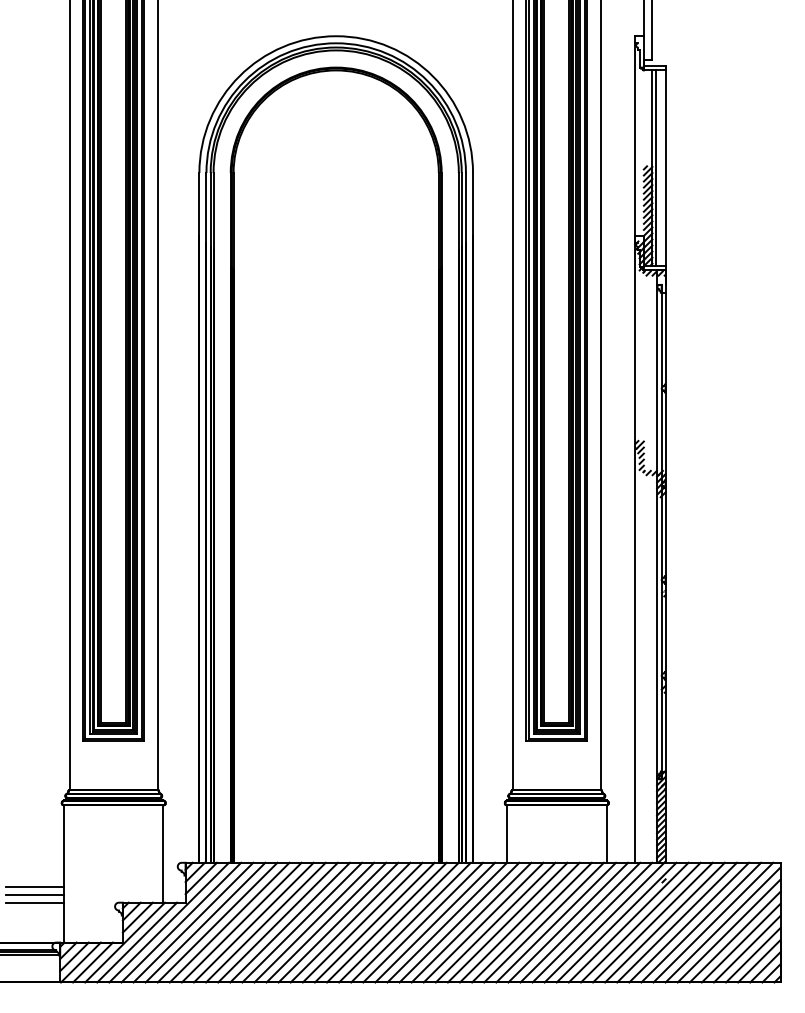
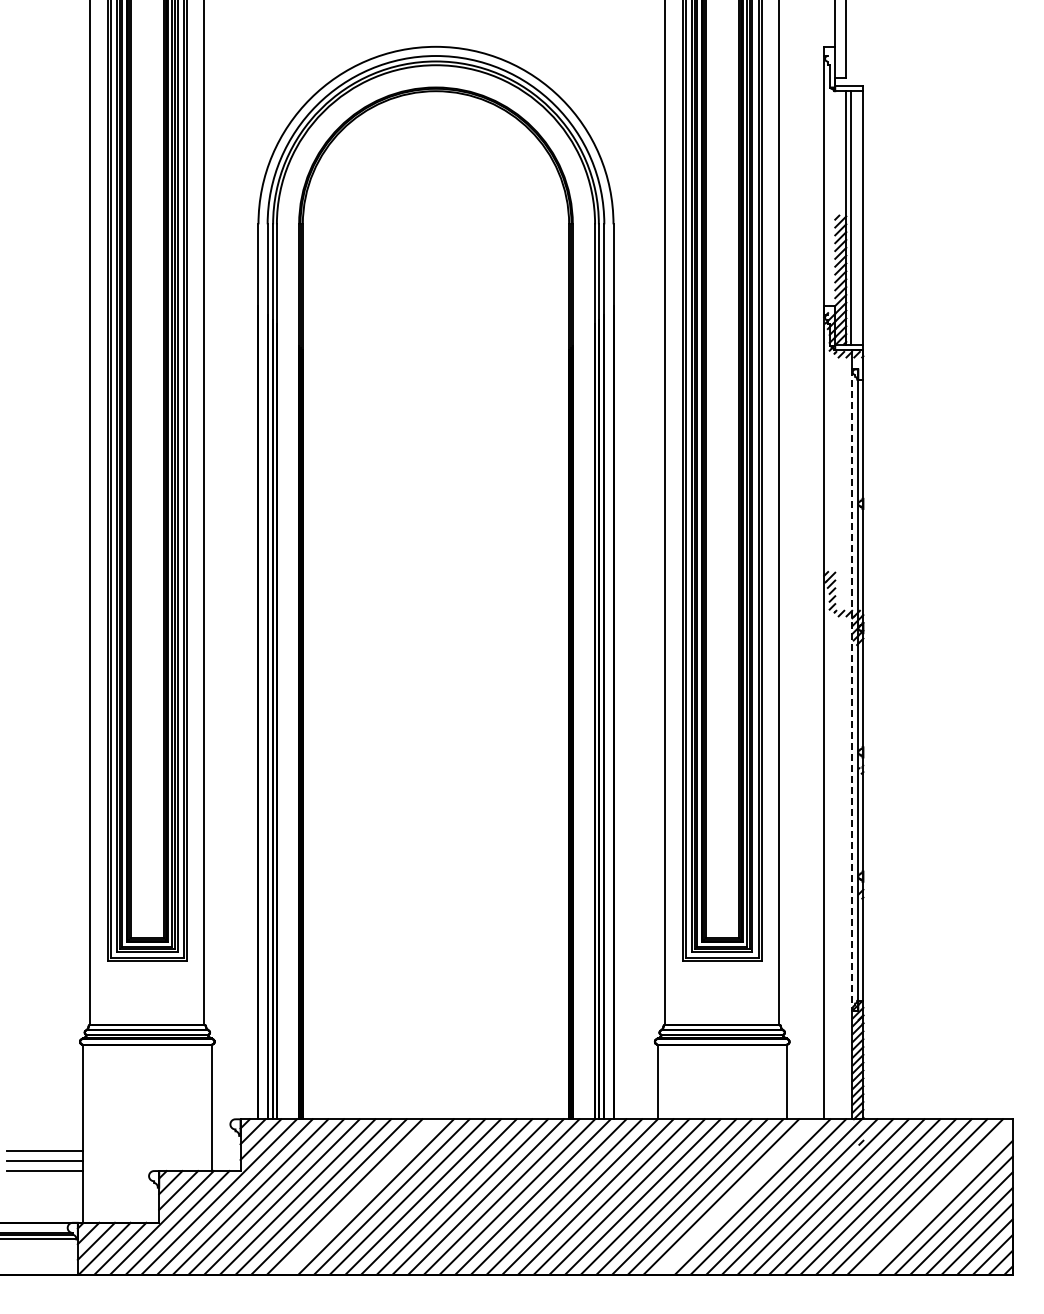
line: (657, 532) -> (852, 690), solid -> dashed
line: (278, 922) -> (360, 1196), removed
line: (567, 922) -> (736, 1196), removed
line: (722, 924) -> (937, 1199), removed

